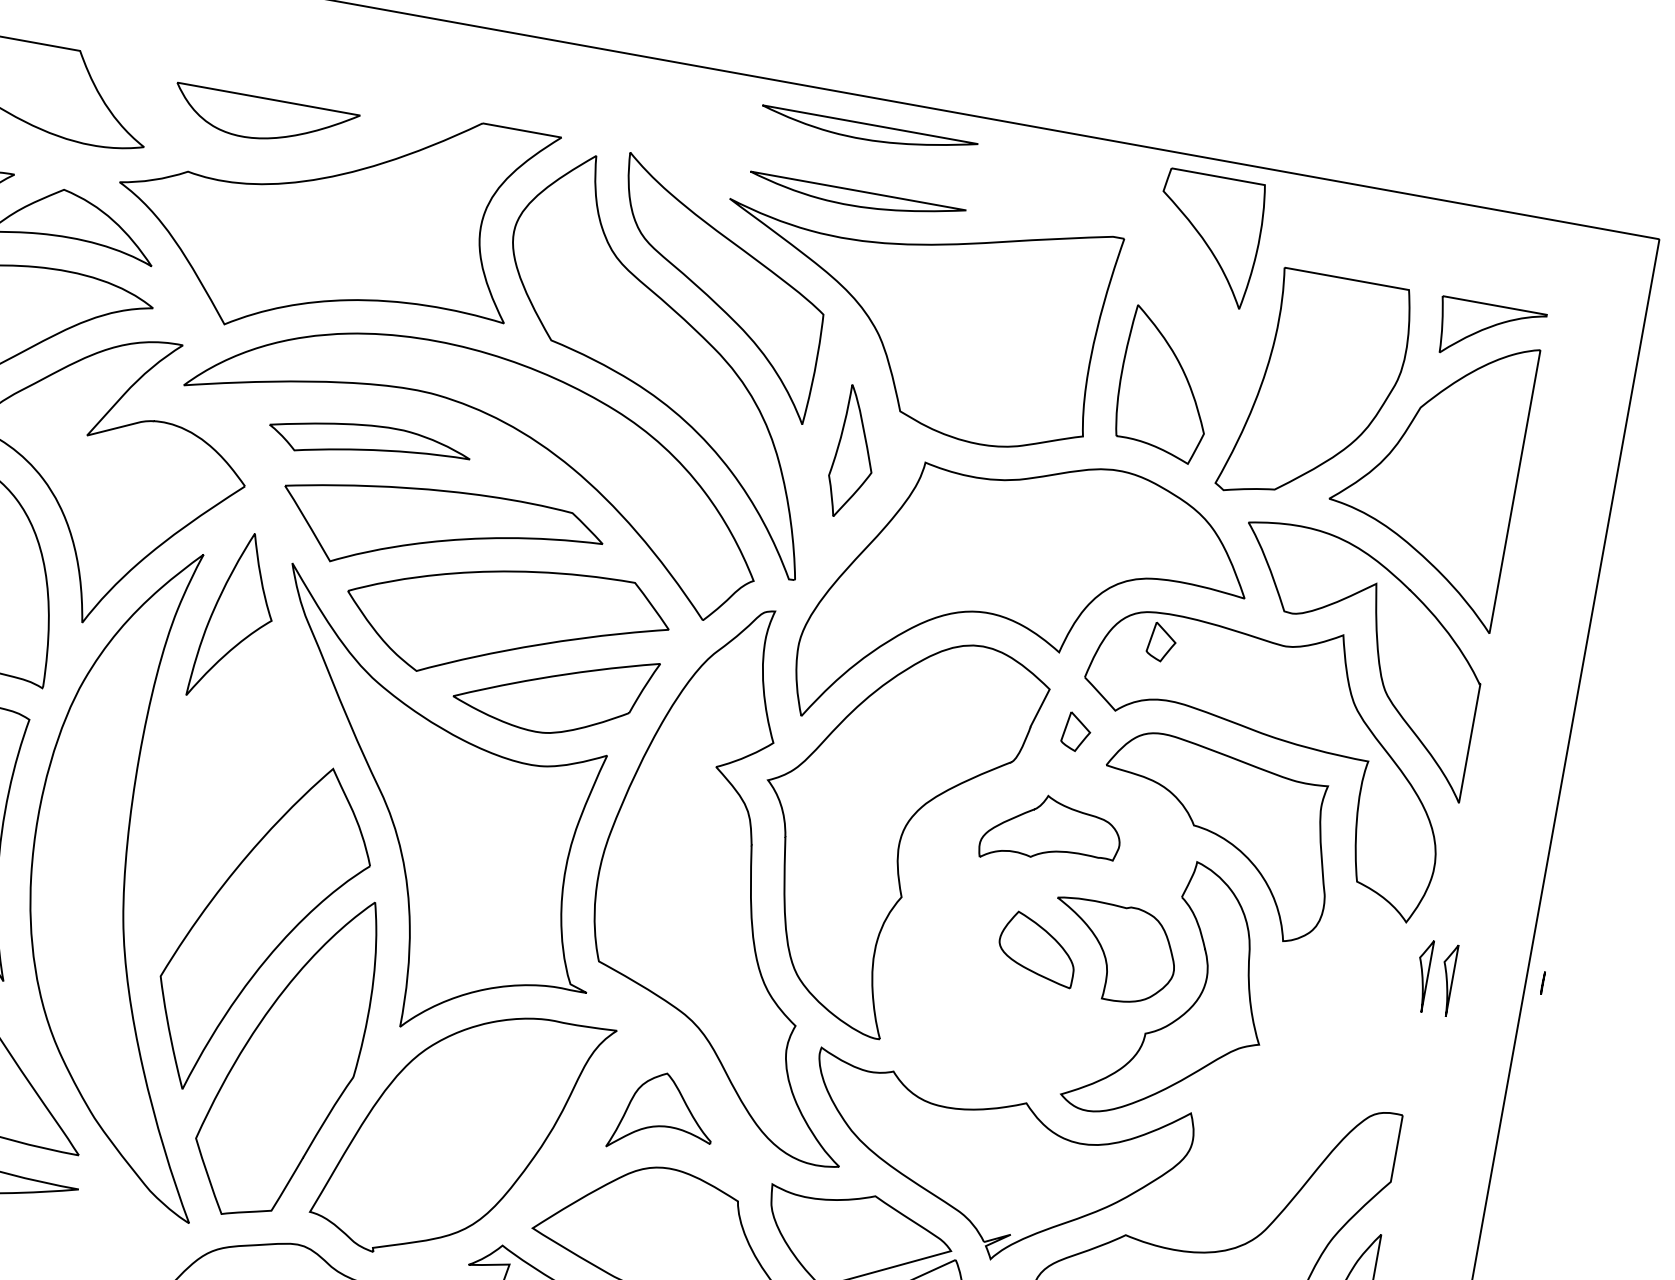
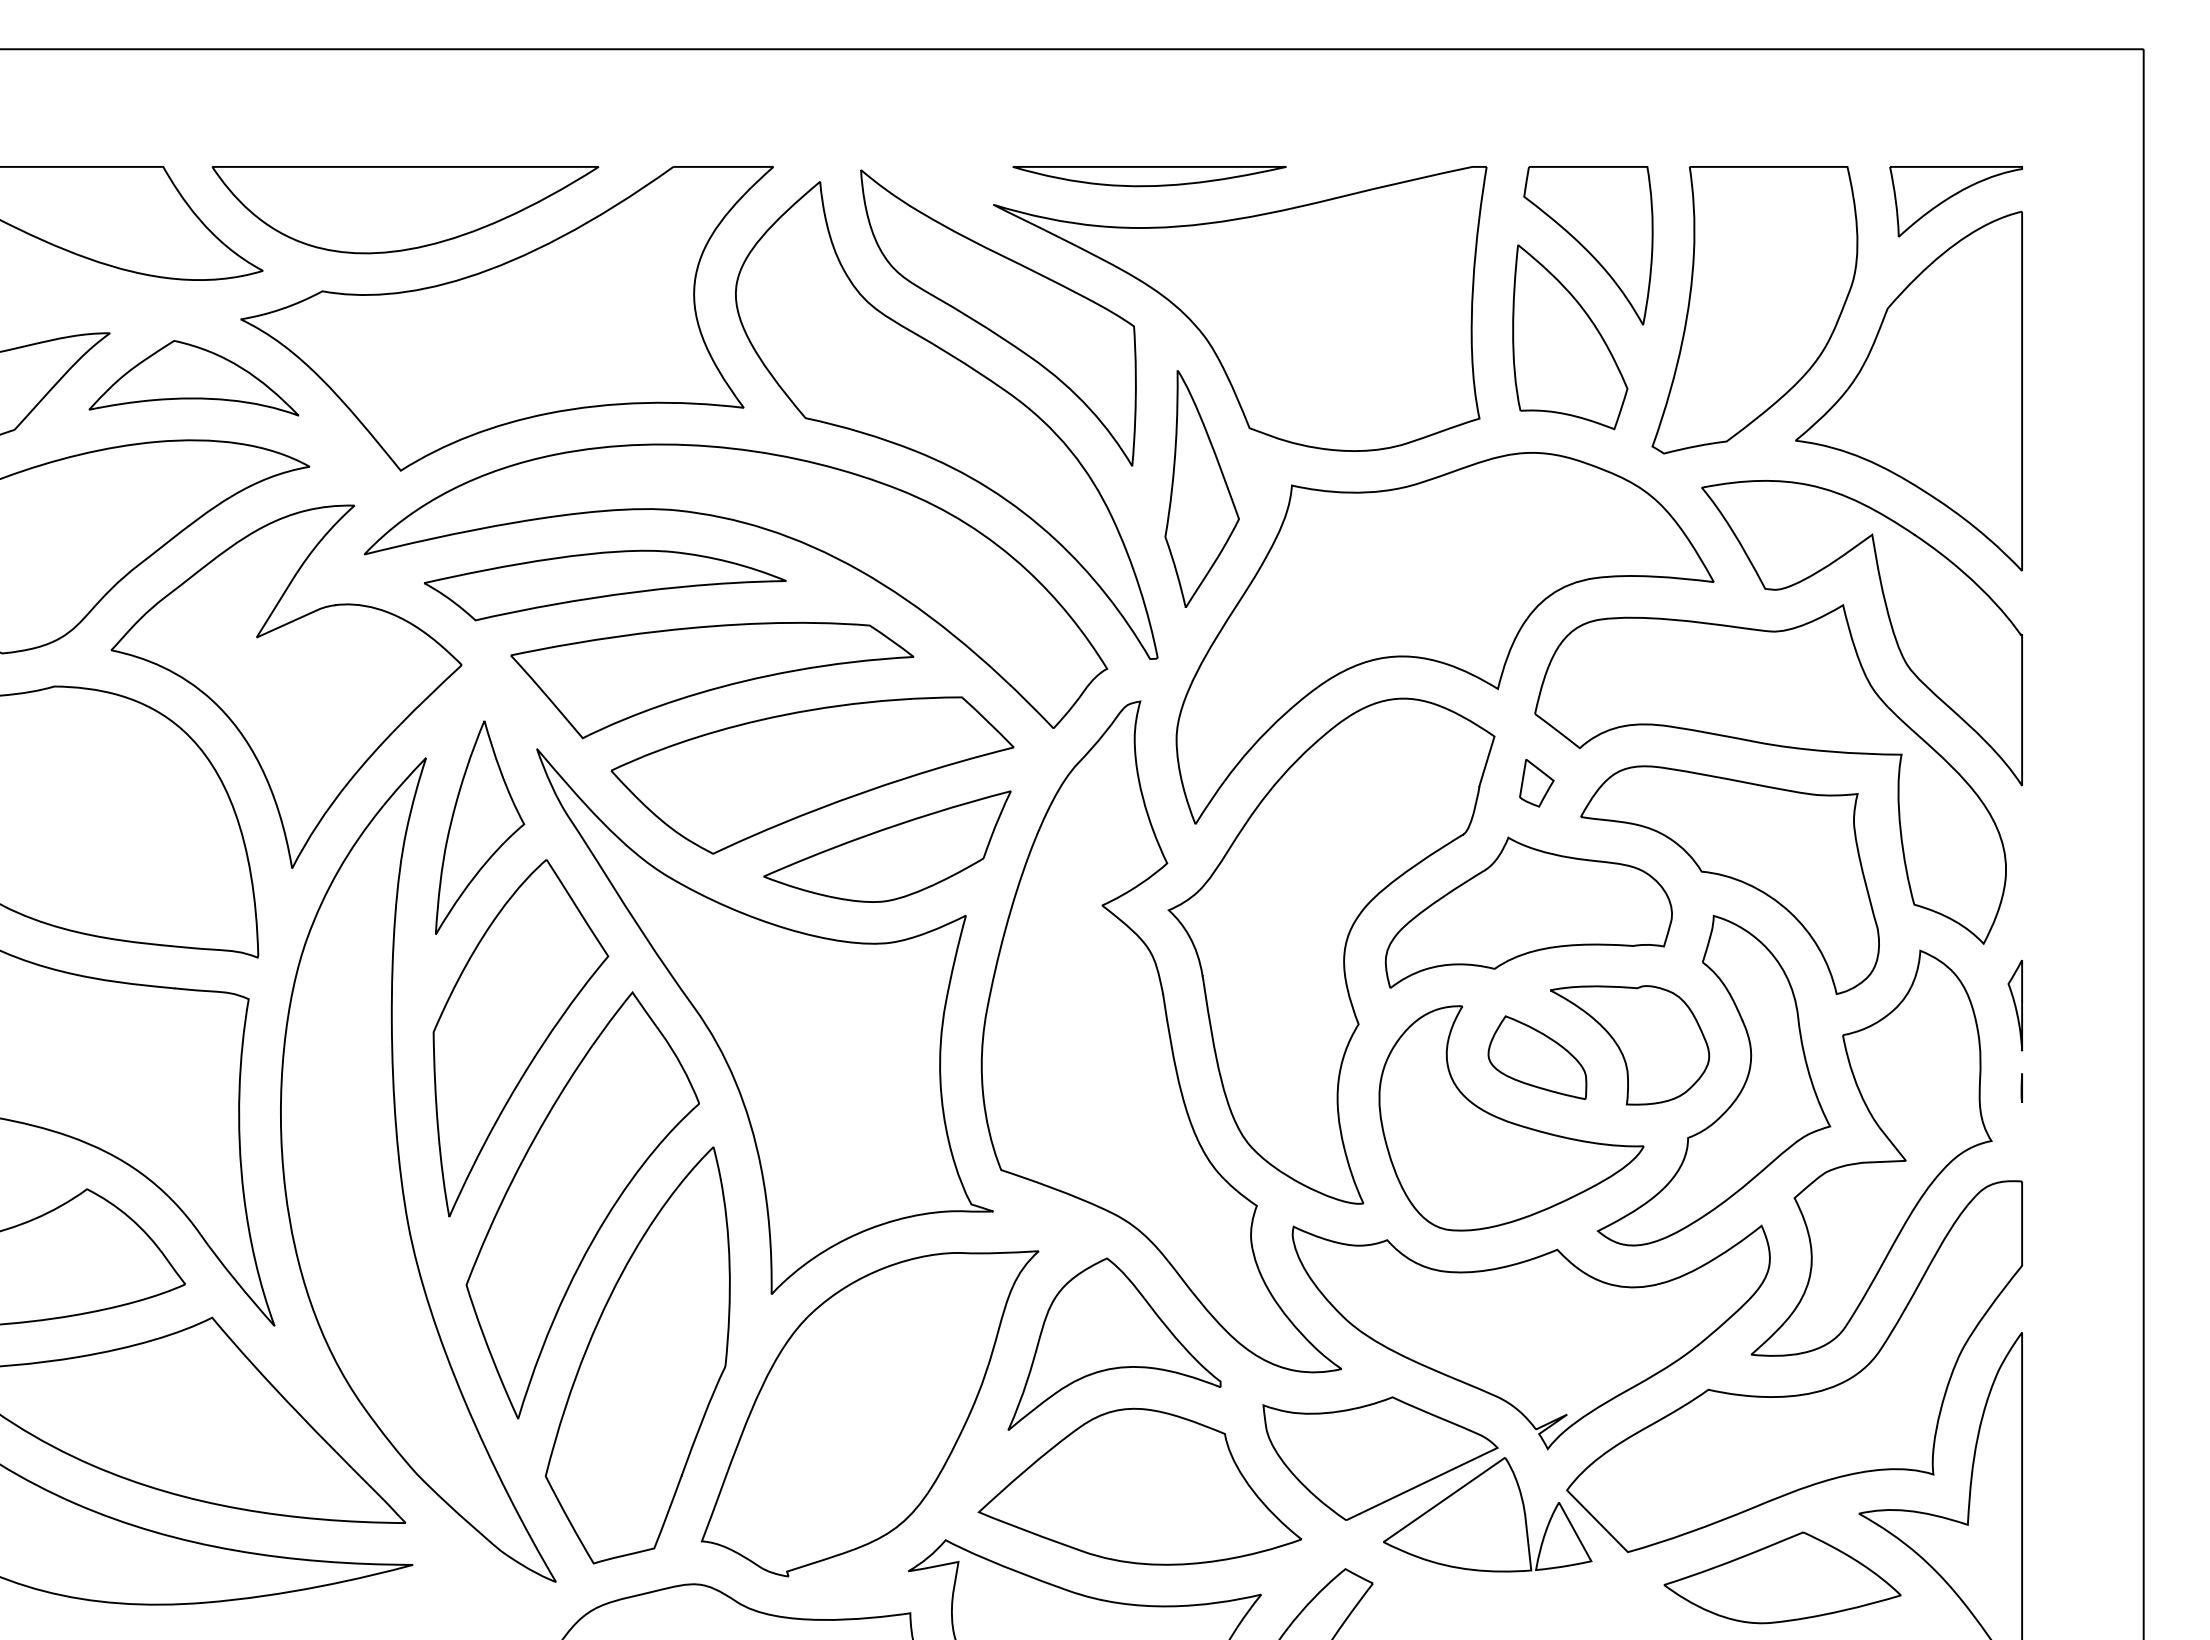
part: (265, 119) -> (405, 210), size x1.67
part: (868, 132) -> (1149, 92), removed
part: (1207, 238) -> (1588, 245), moved
part: (369, 444) -> (605, 585), size x1.43
part: (853, 452) -> (1201, 488), size x1.43
part: (1161, 642) -> (1621, 654), removed
part: (238, 789) -> (520, 1038), added
part: (1051, 833) -> (1528, 912), size x1.67
part: (1447, 979) -> (2046, 1005), removed
line: (1542, 982) -> (2021, 1087), moved
part: (1008, 993) -> (1511, 1118), added
part: (1286, 1078) -> (1871, 1161), added
part: (663, 1114) -> (1114, 1343), size x1.67

